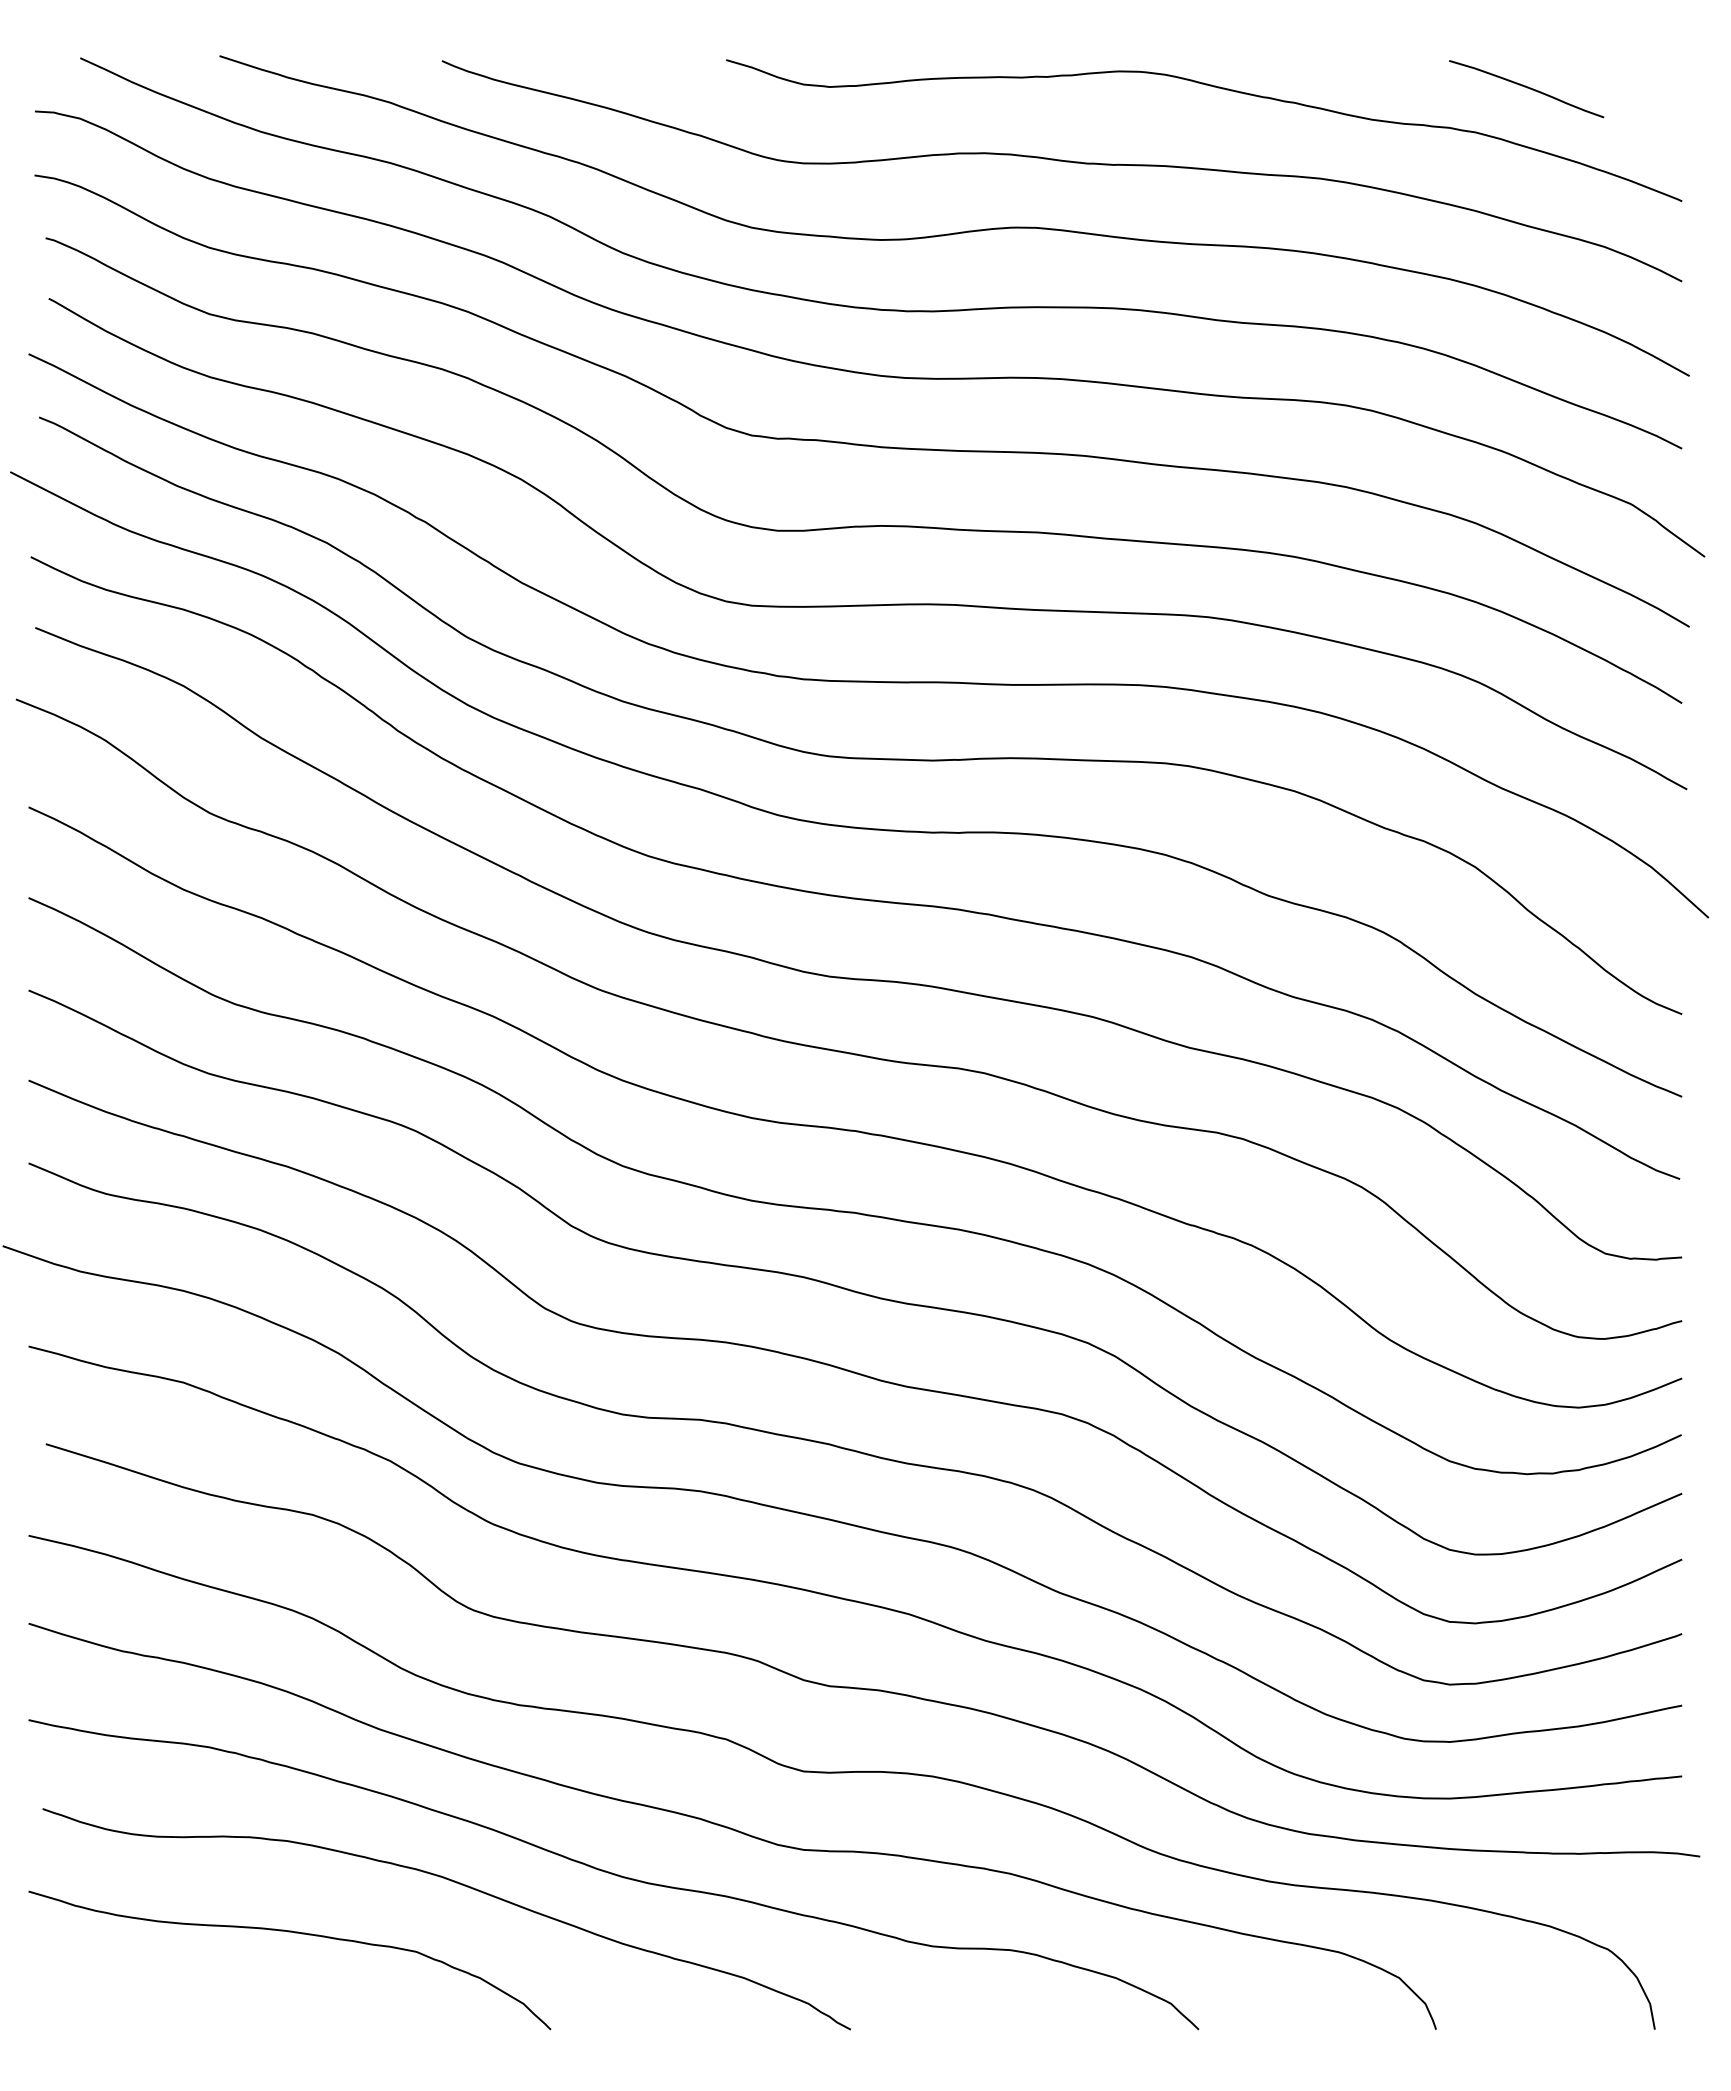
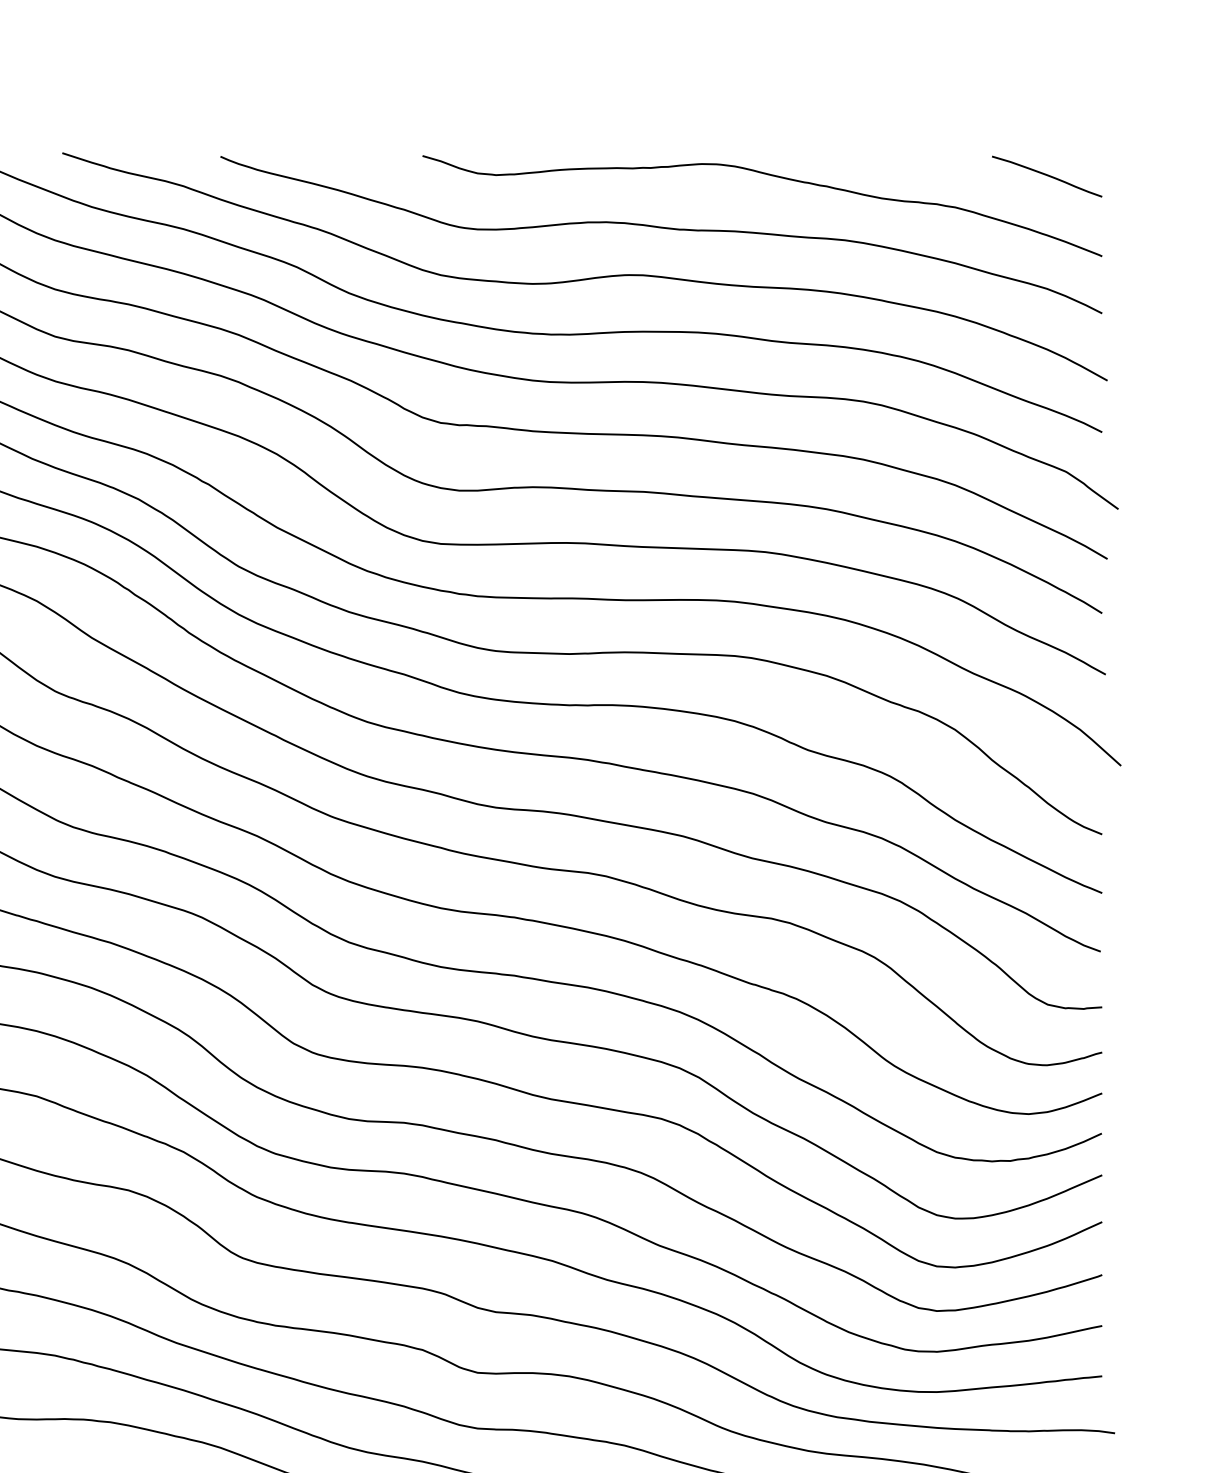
curve: (1527, 88) -> (1047, 176), moved

